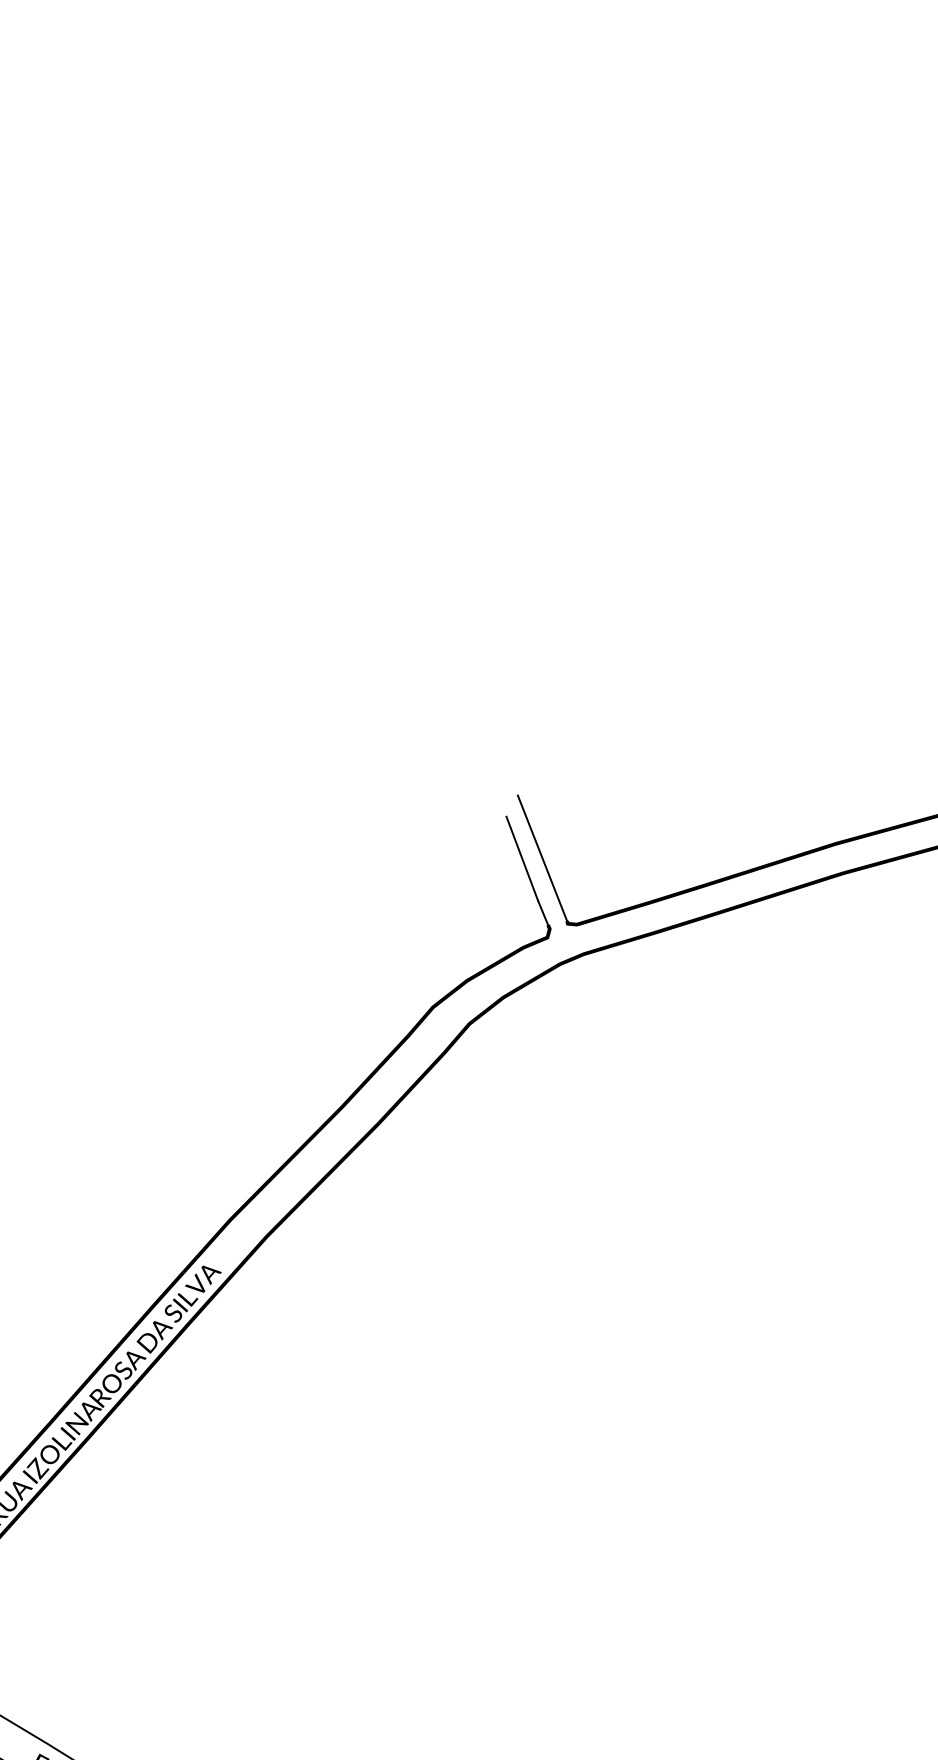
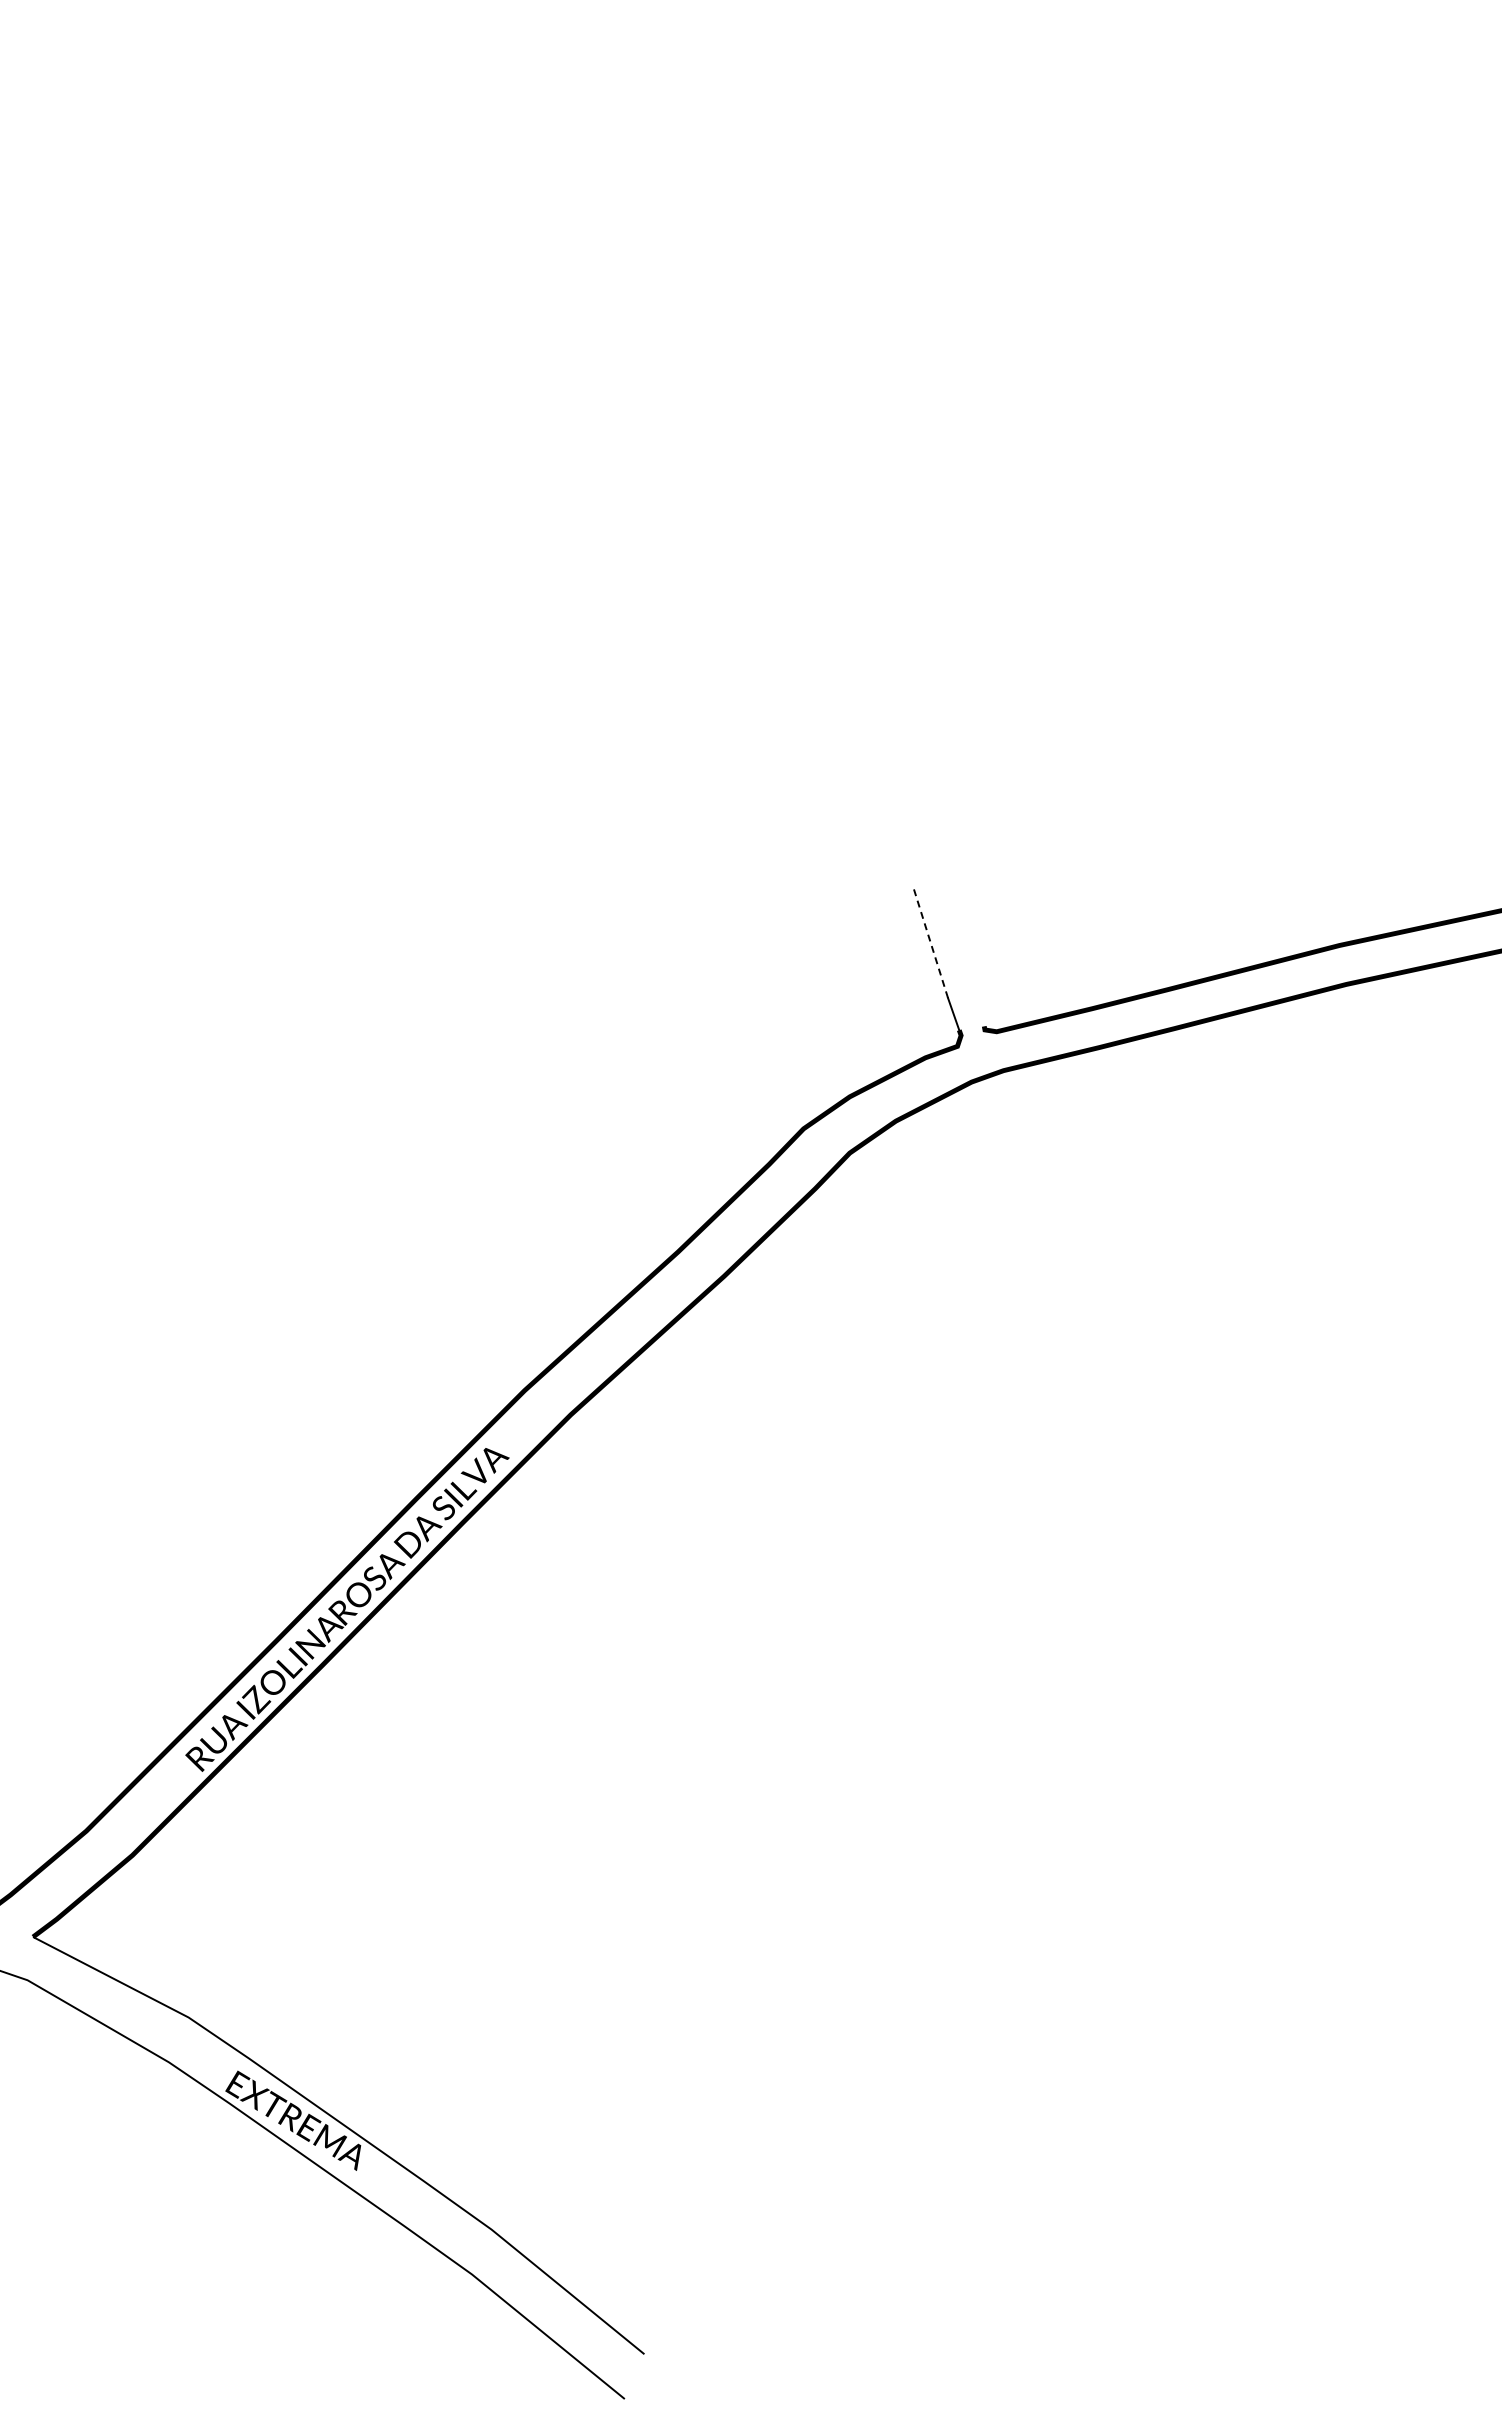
line: (542, 857) -> (956, 942), removed
line: (522, 859) -> (930, 942), solid -> dashed

